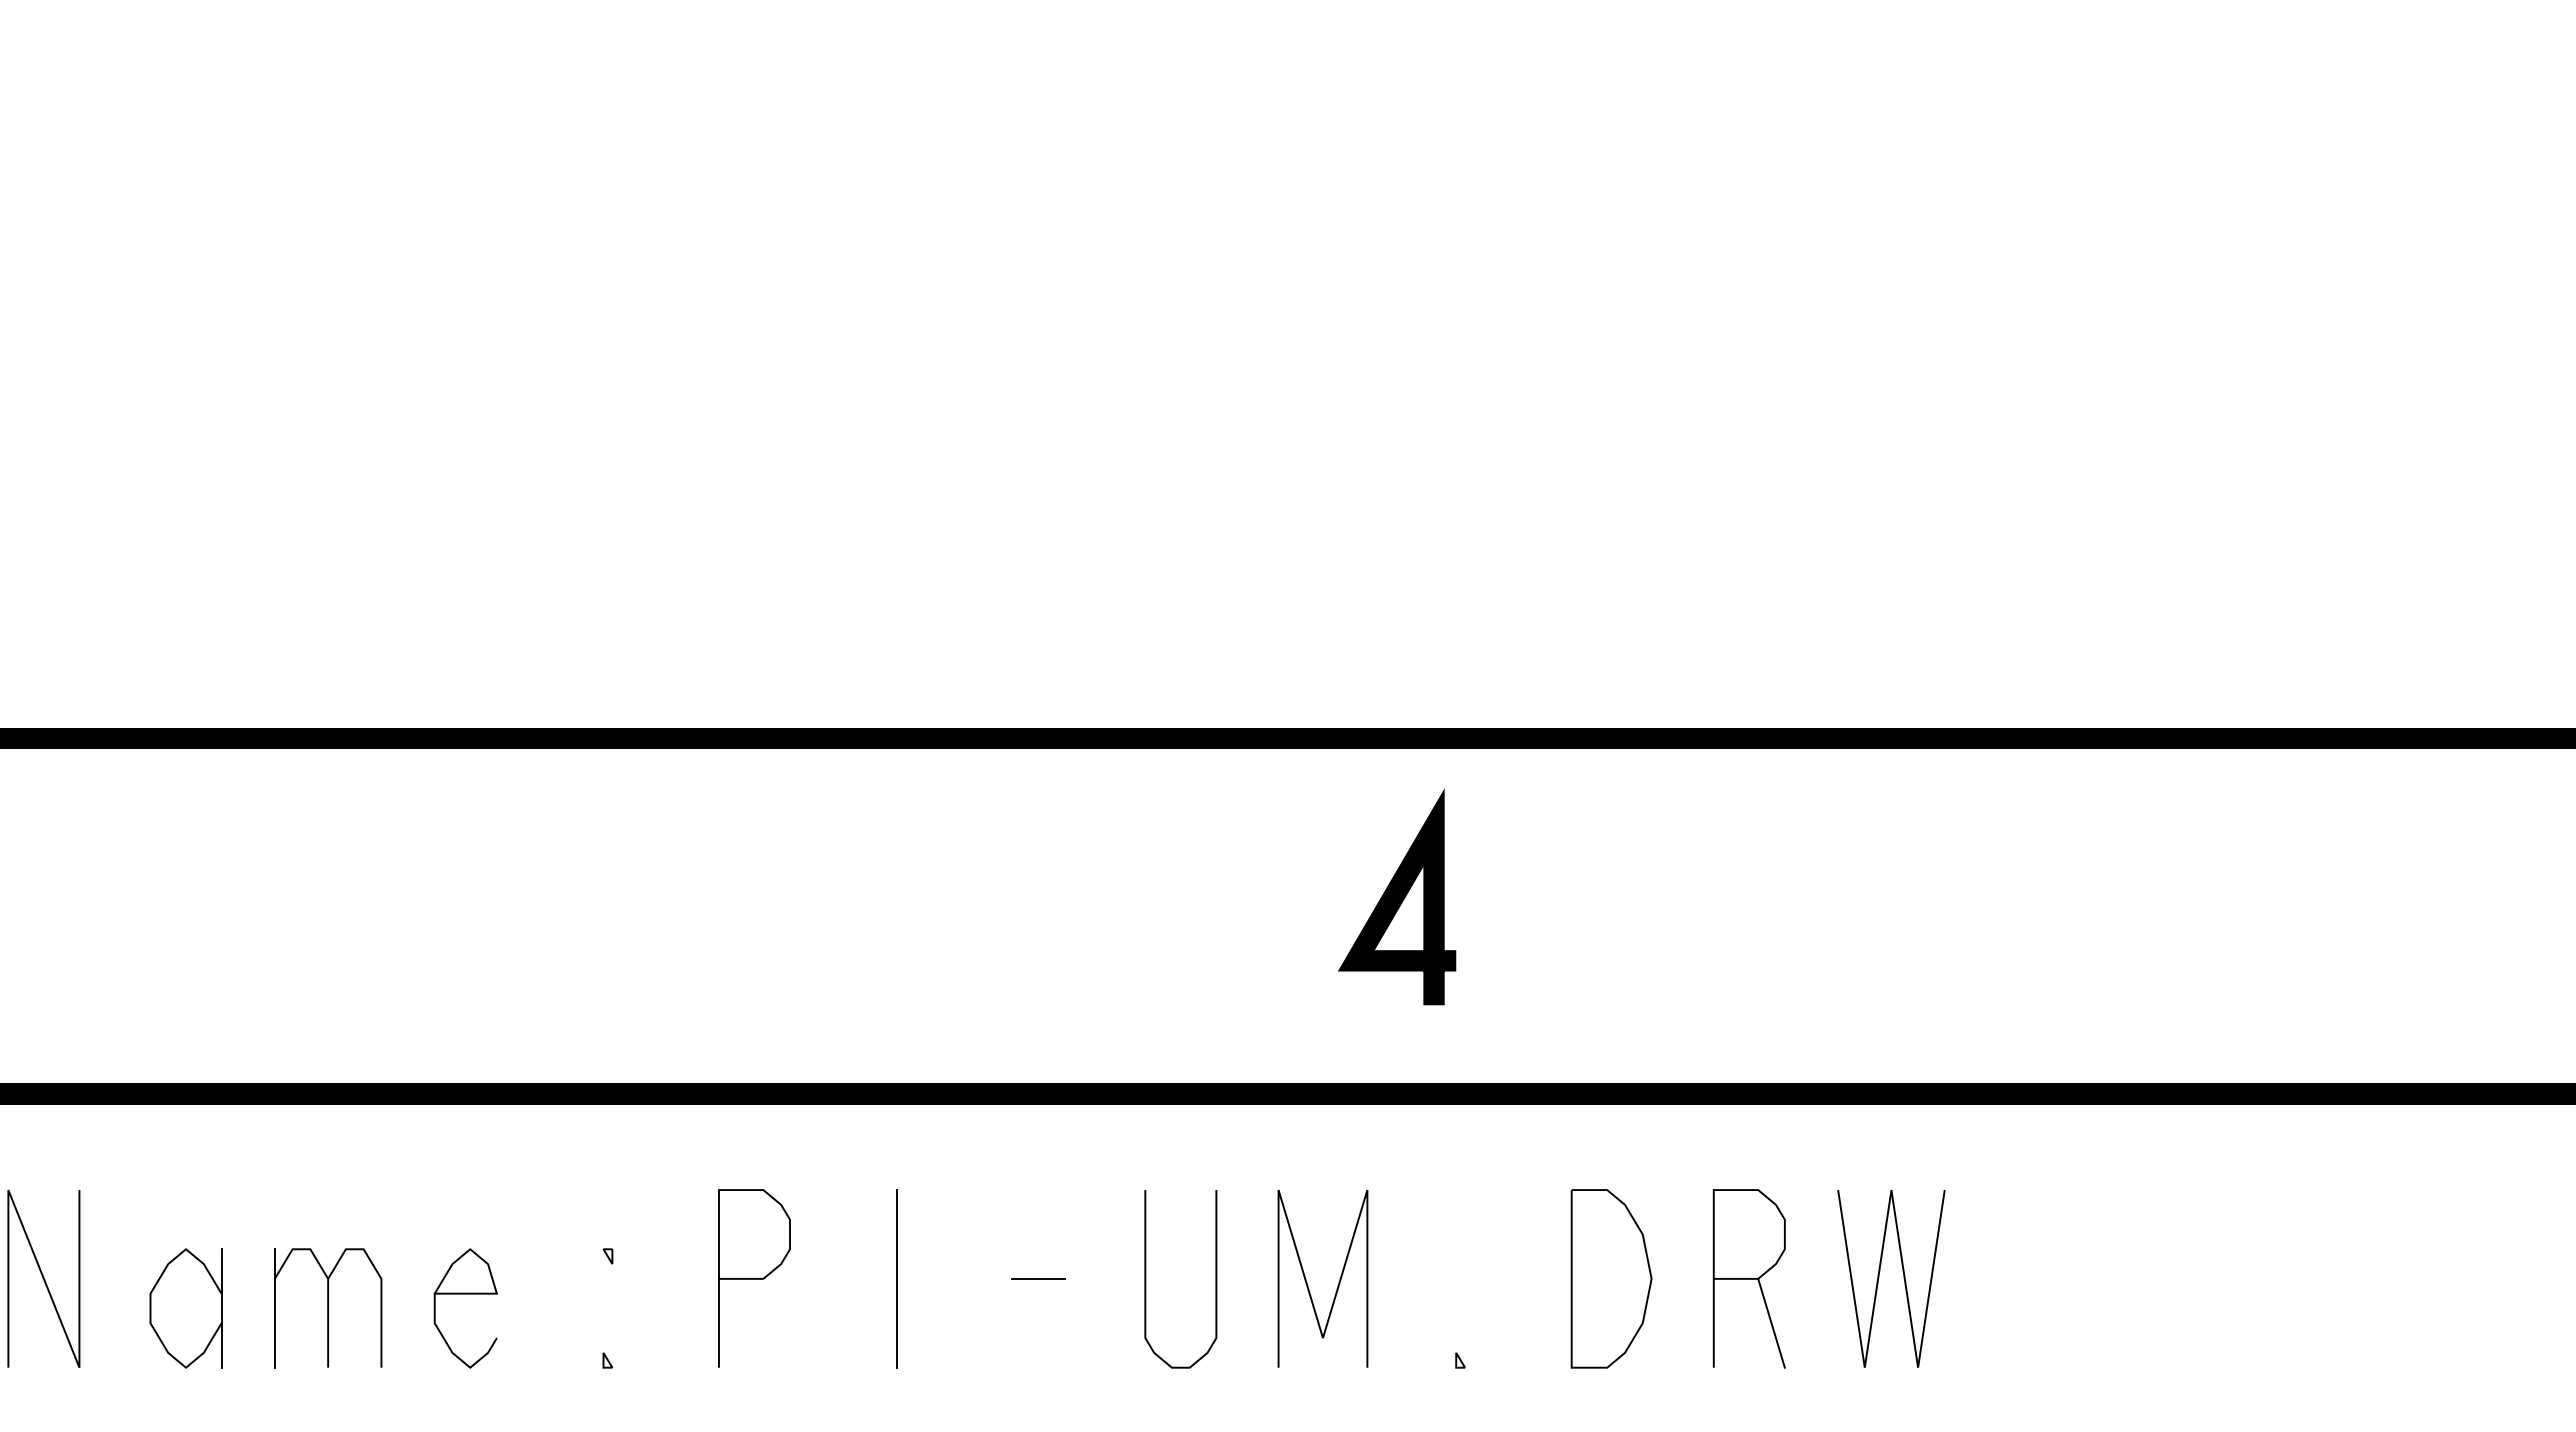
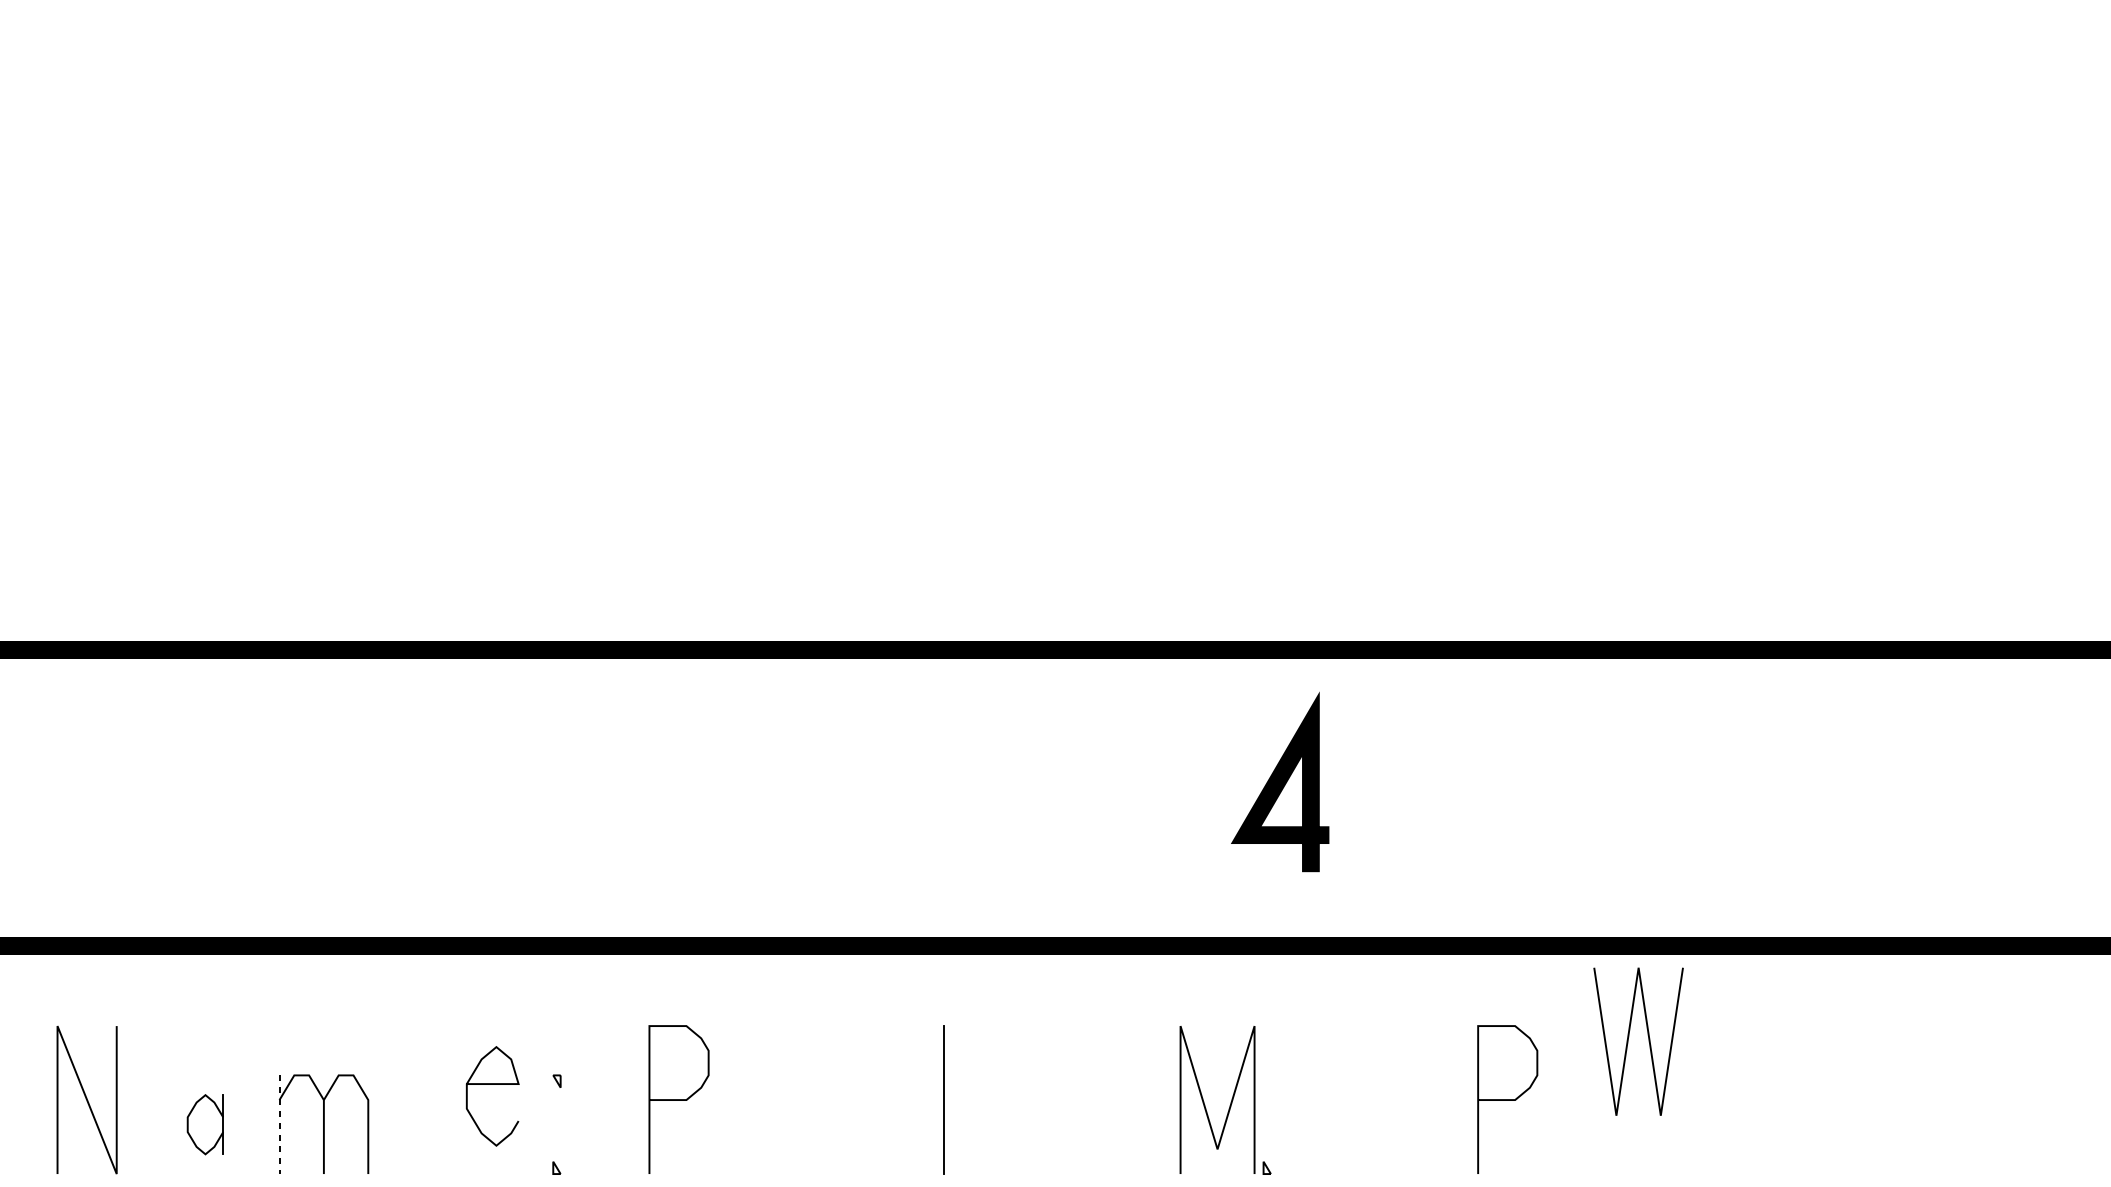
line: (1397, 896) -> (1280, 781), moved
line: (896, 1278) -> (943, 1099), moved
line: (1038, 1278) -> (915, 1099), removed
part: (1611, 1278) -> (1392, 1099), removed
line: (1879, 1278) -> (1628, 1041), moved
curve: (1146, 1279) -> (1005, 1100), removed
line: (1307, 1282) -> (1204, 1103), moved
curve: (465, 1294) -> (492, 1084), moved
part: (185, 1308) -> (205, 1124), size x0.6
line: (274, 1308) -> (279, 1124), solid -> dashed
line: (1771, 1322) -> (1526, 1136), removed

